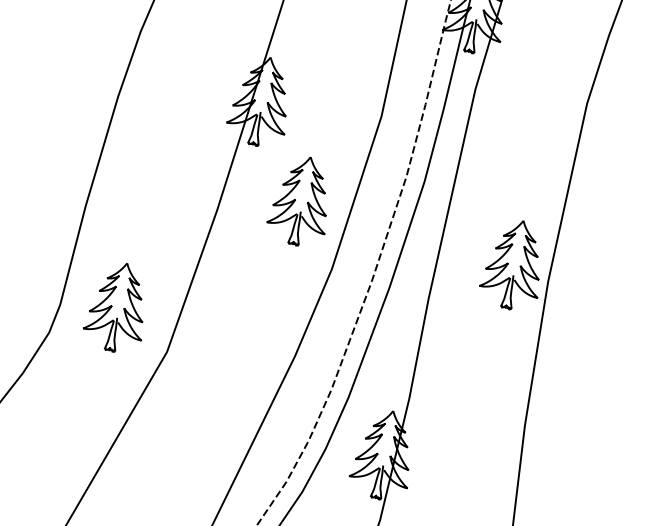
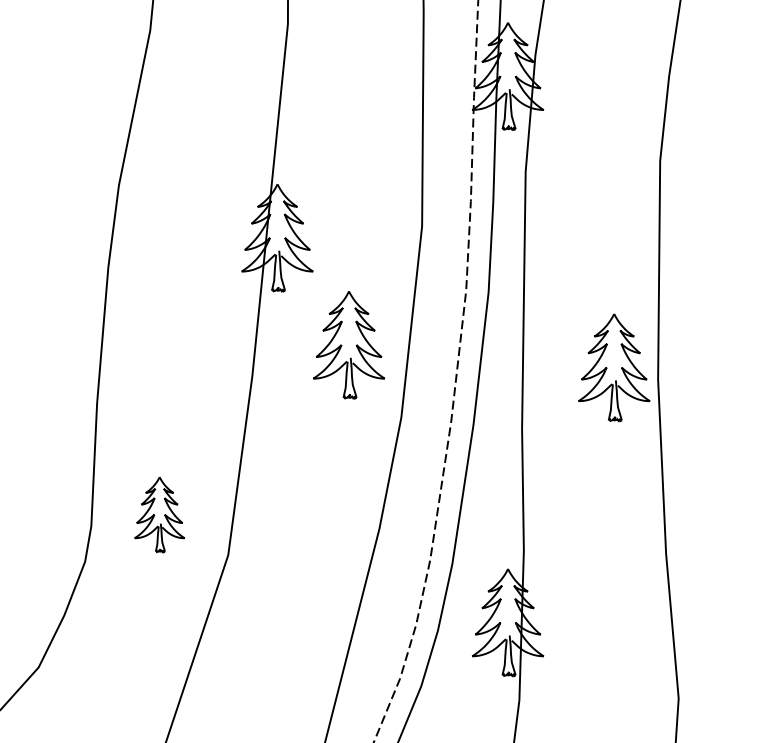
part: (117, 306) -> (159, 514), size x0.7

